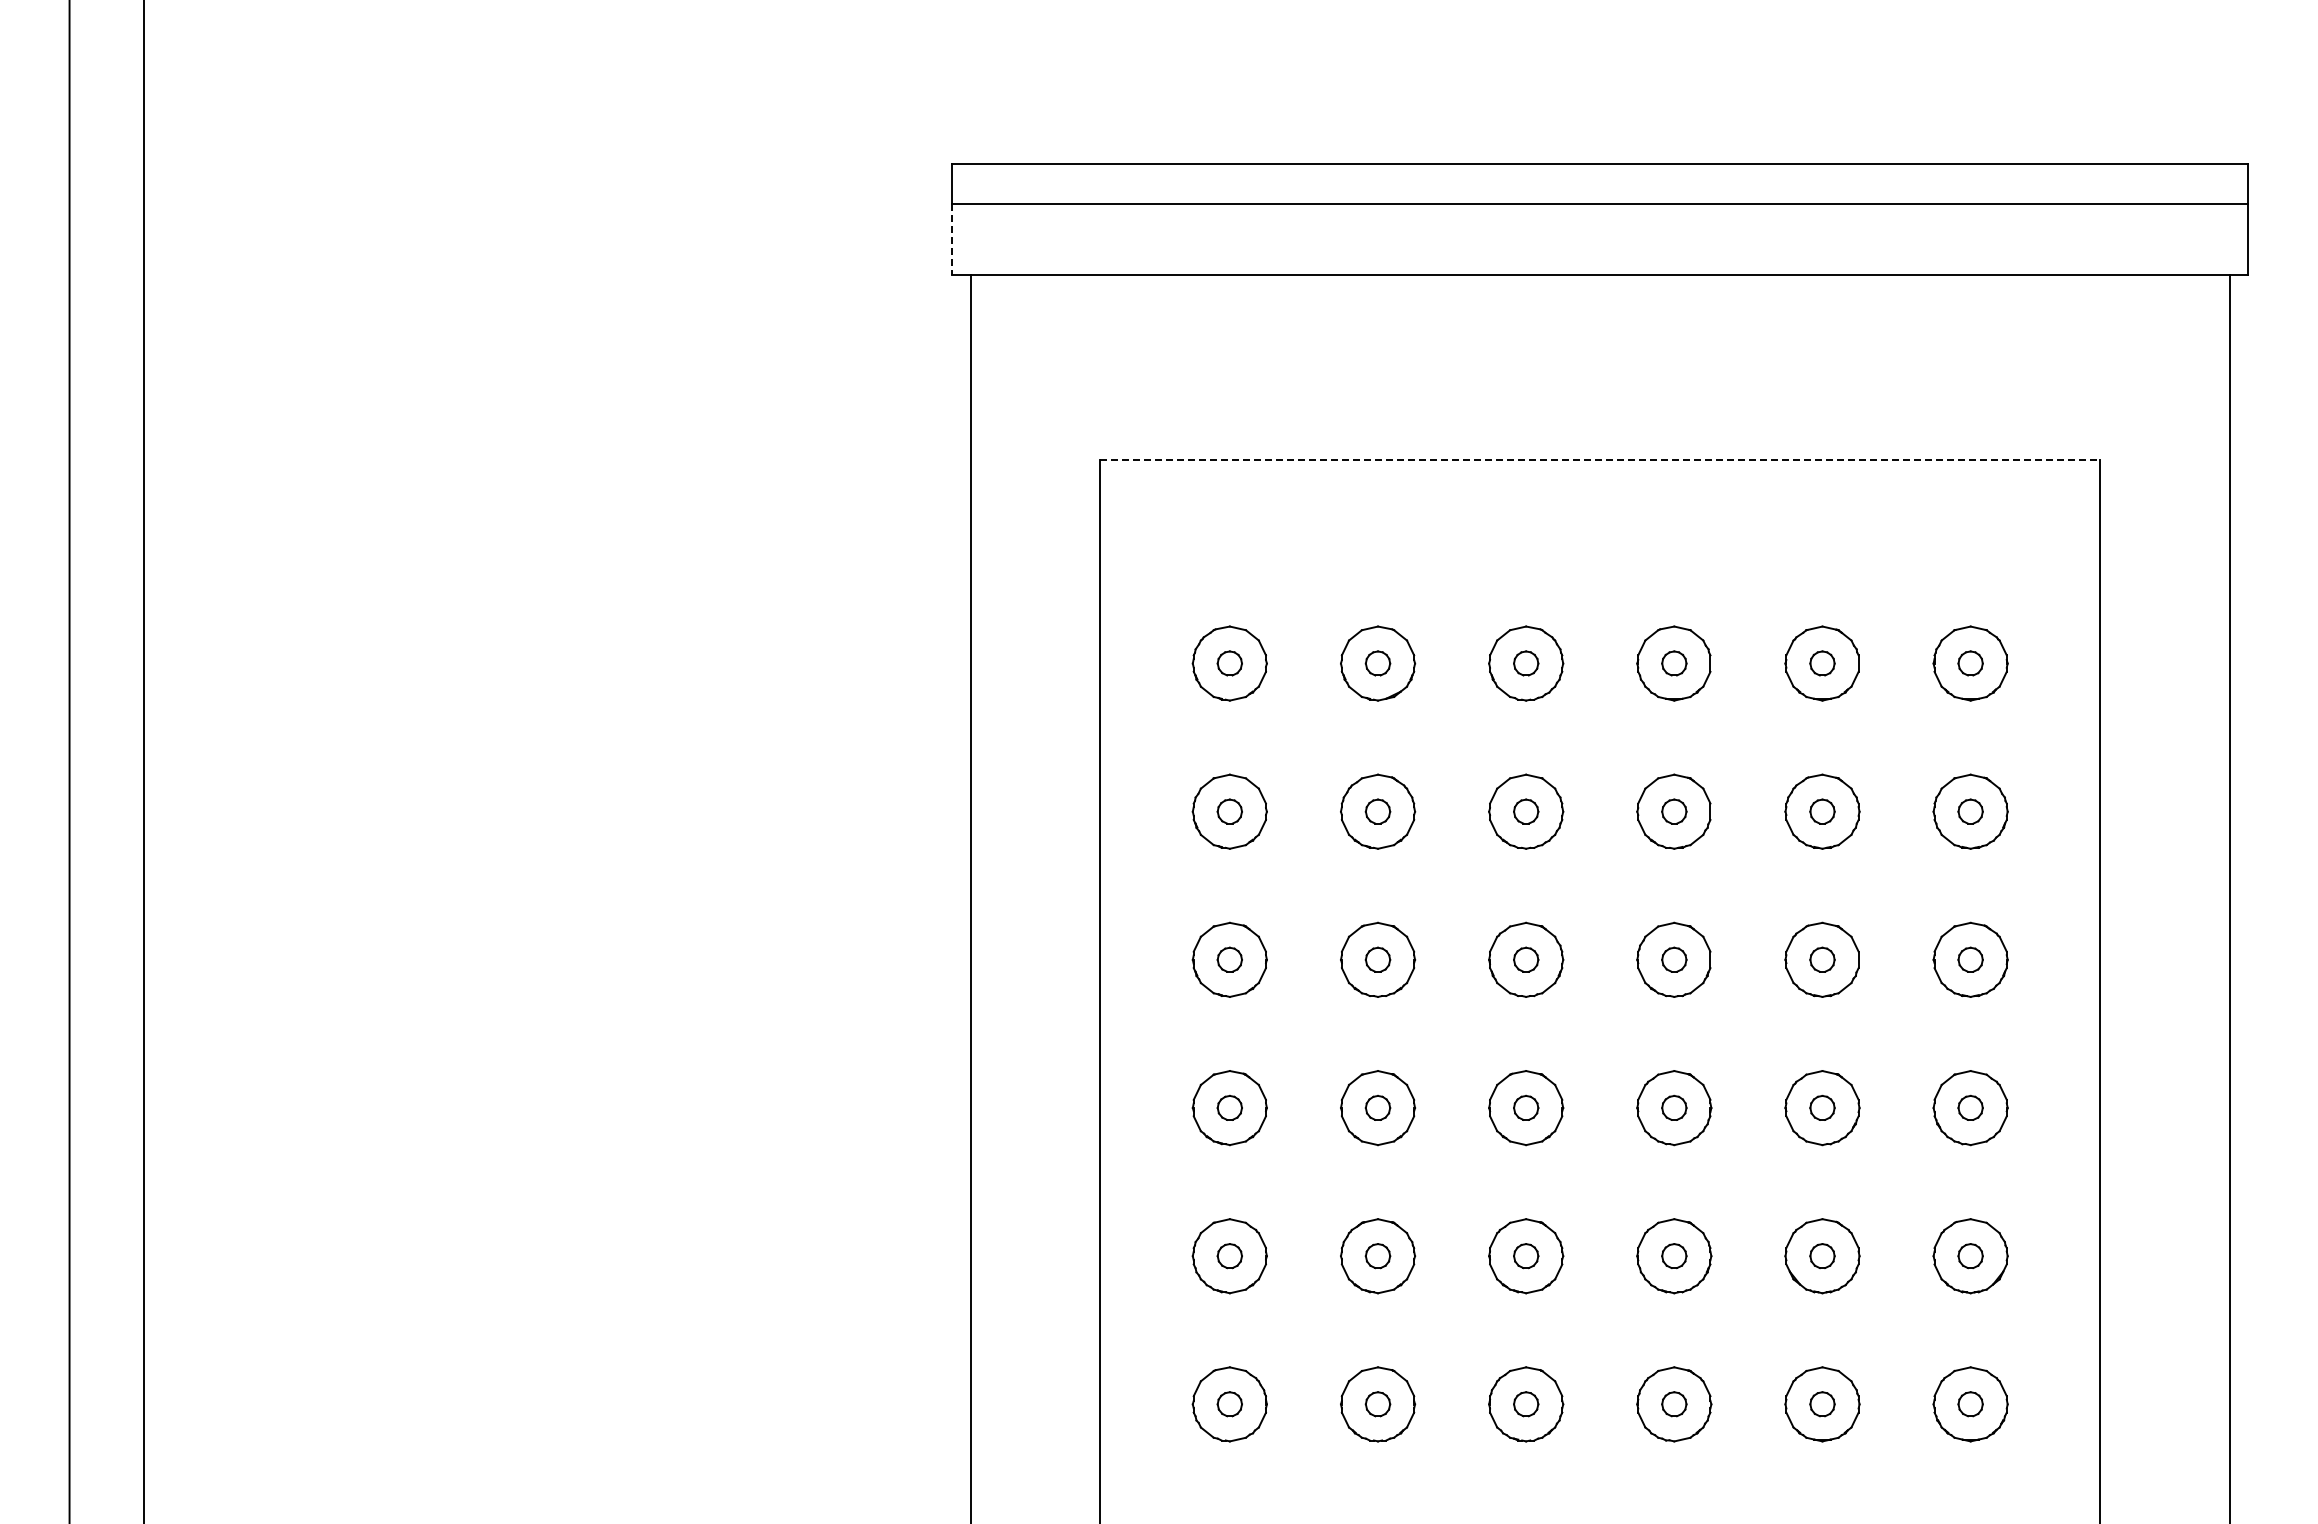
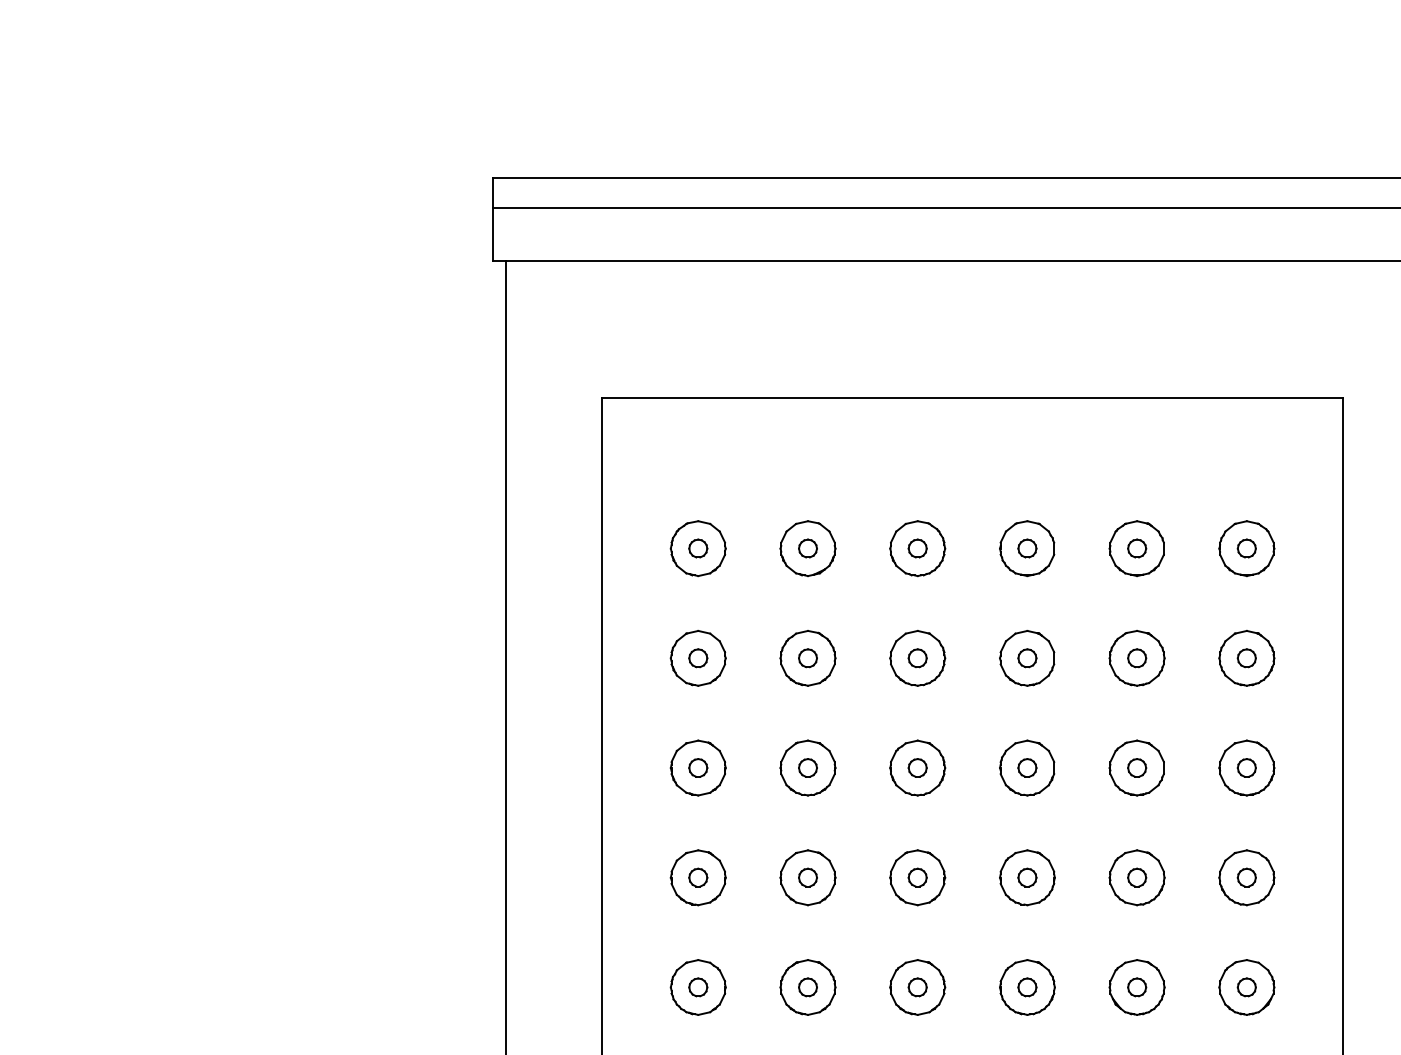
line: (952, 239) -> (492, 234), dashed -> solid
line: (1600, 459) -> (972, 397), dashed -> solid

